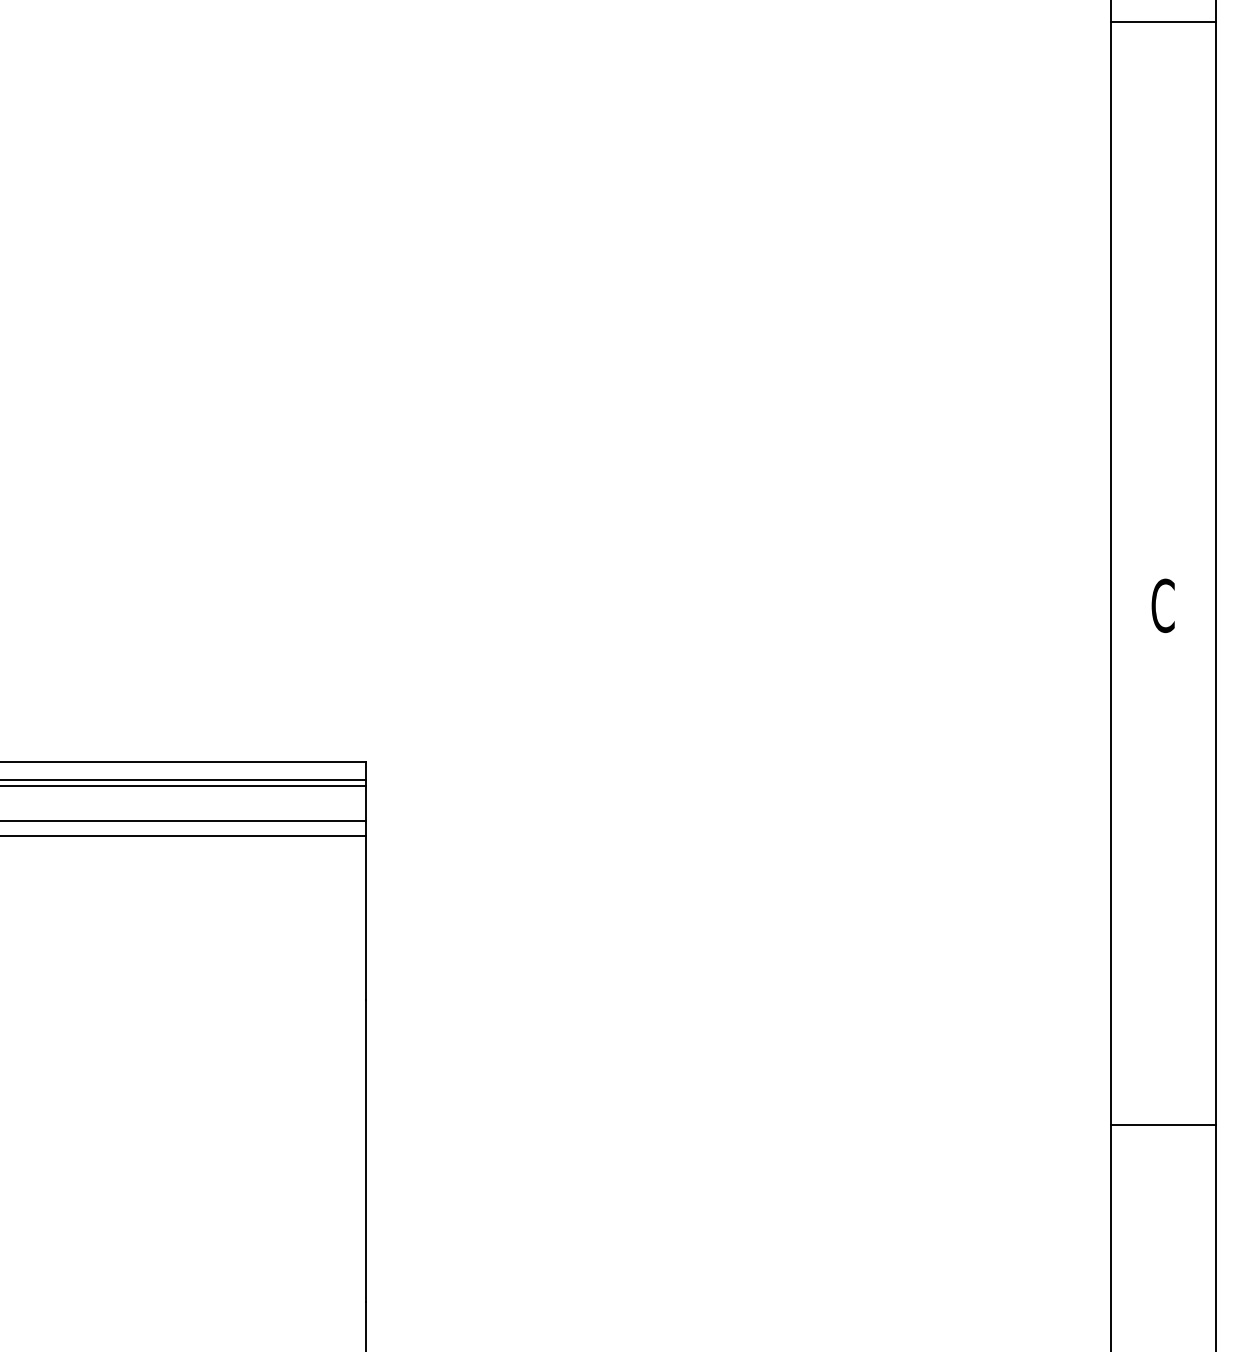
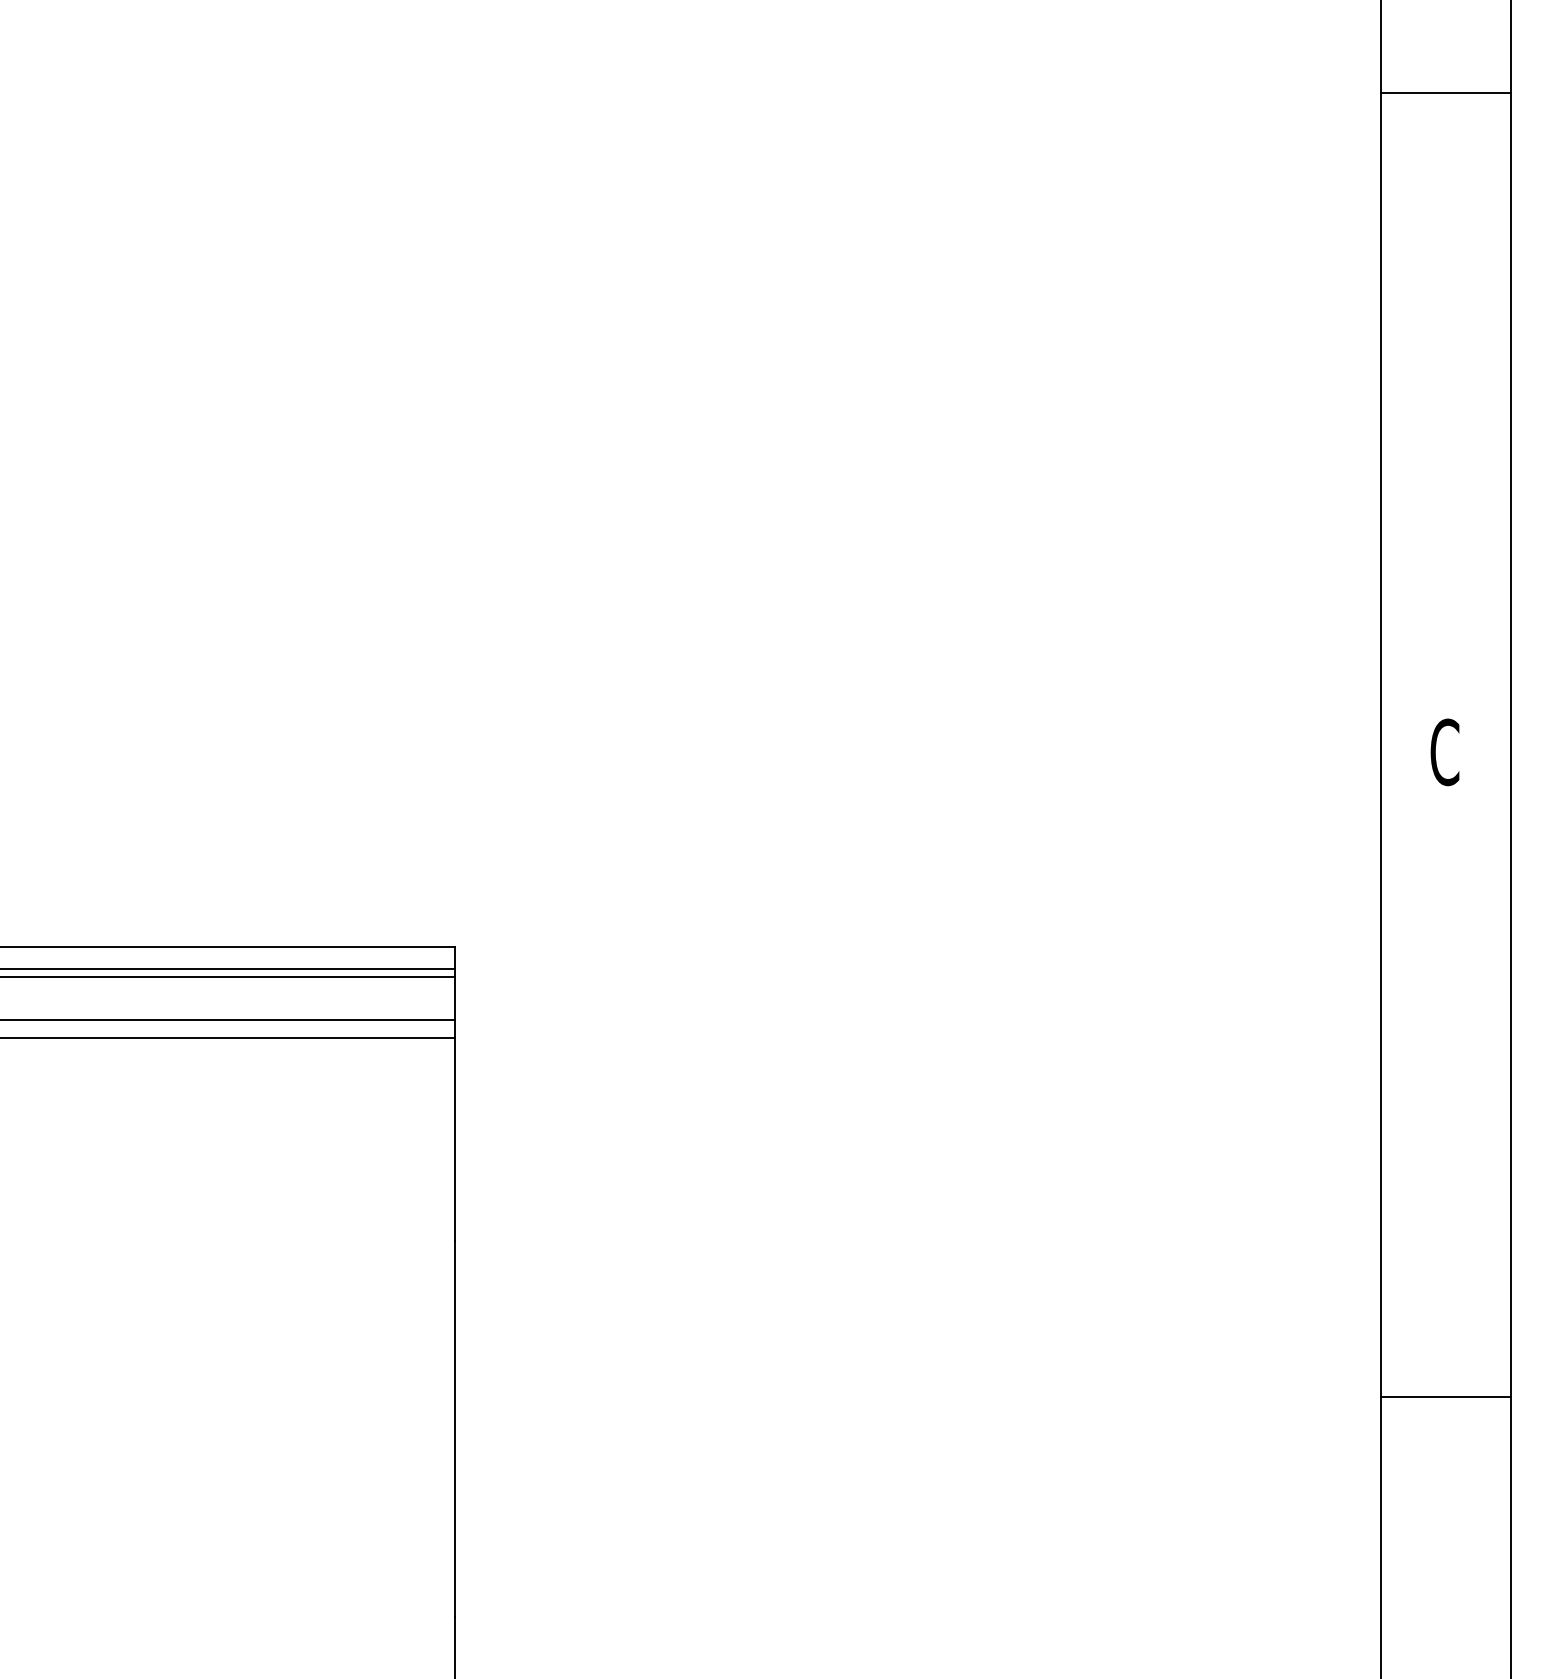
line: (1163, 21) -> (1445, 92), moved

